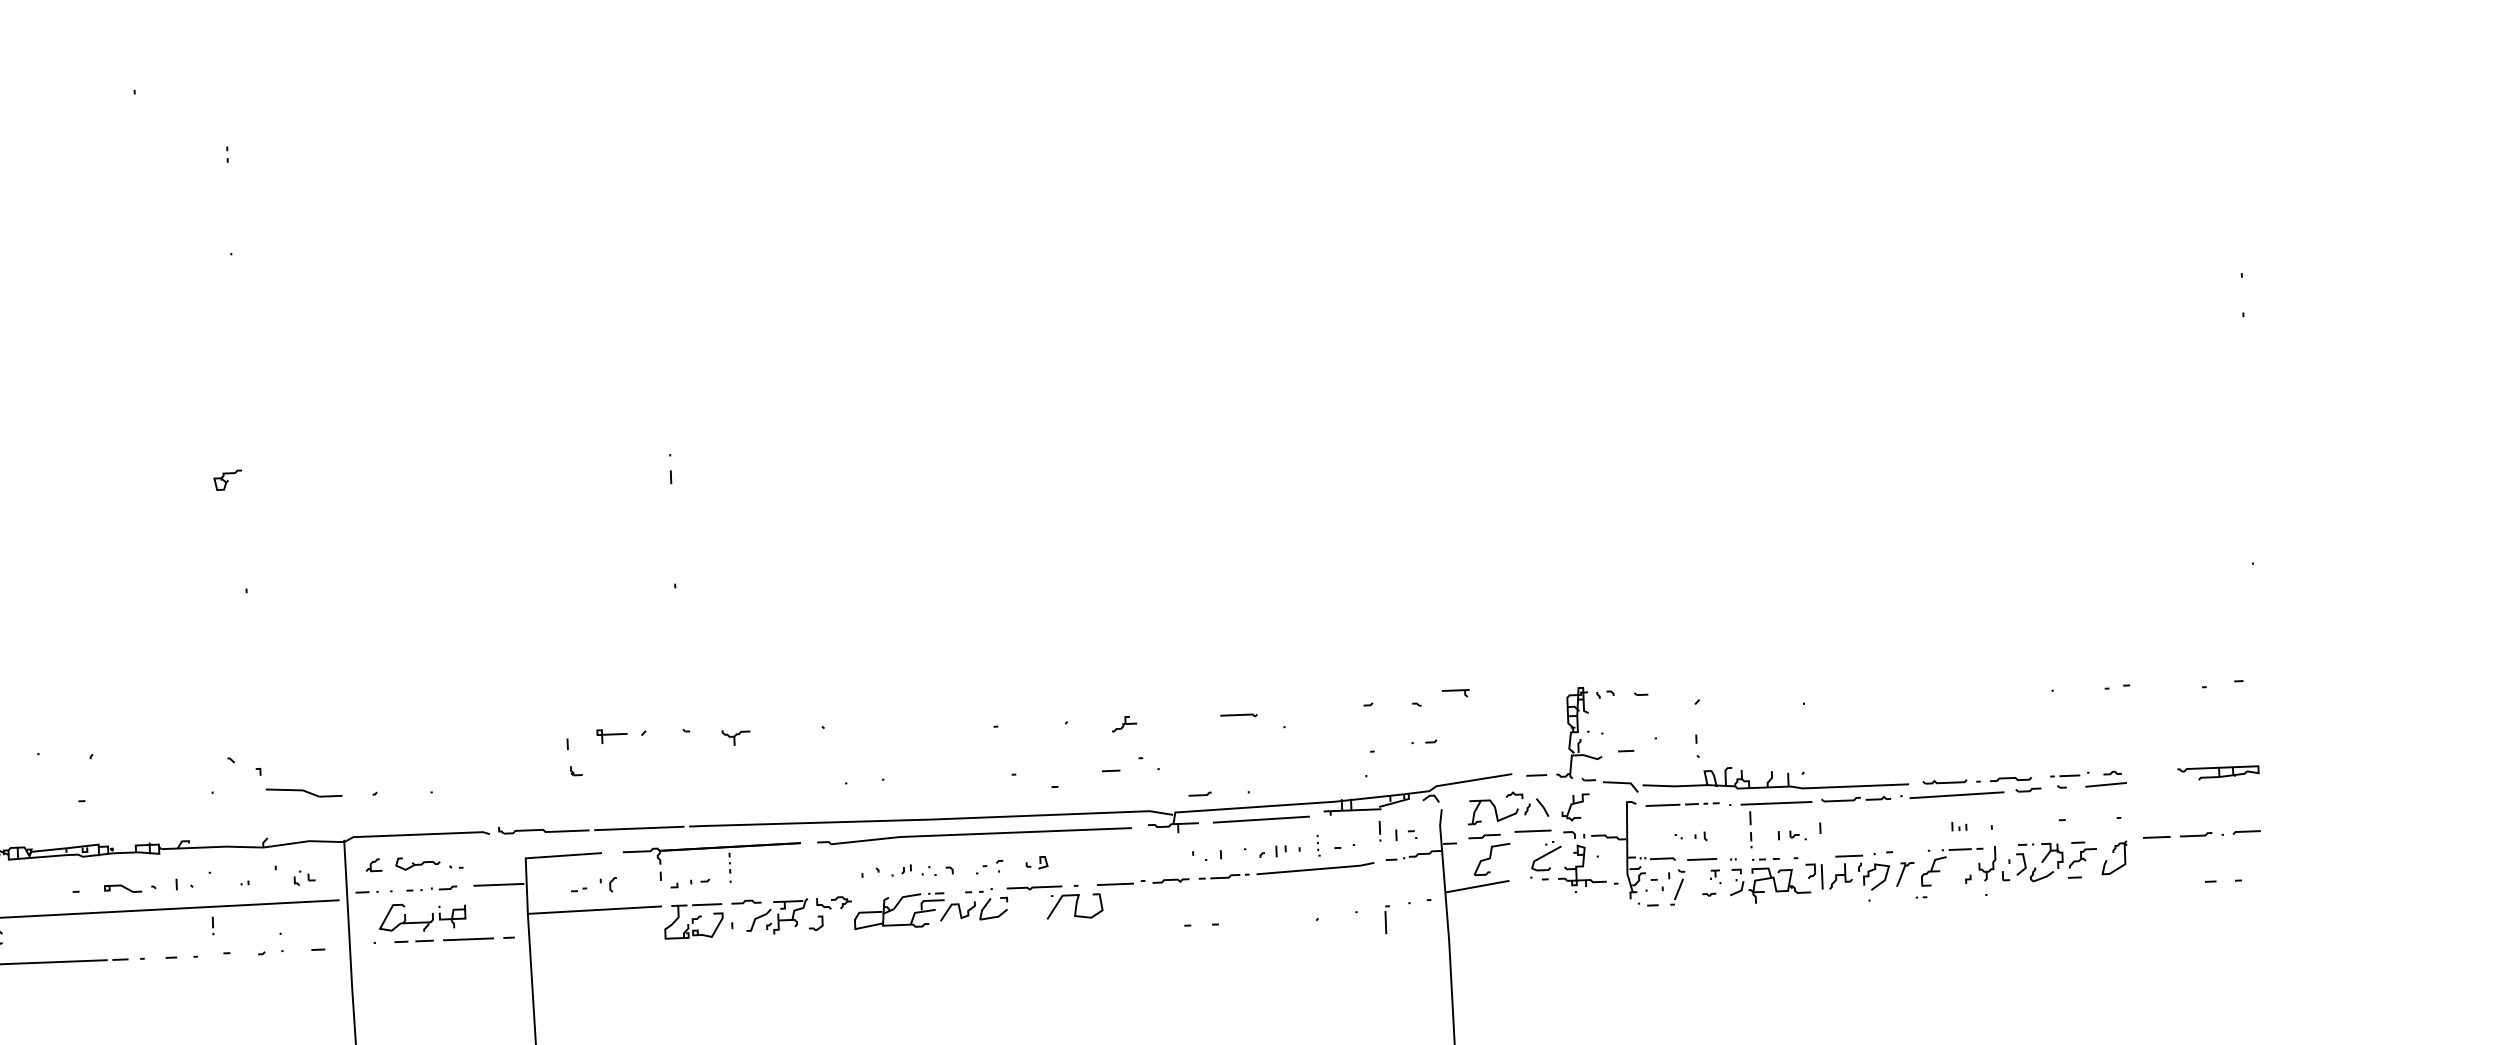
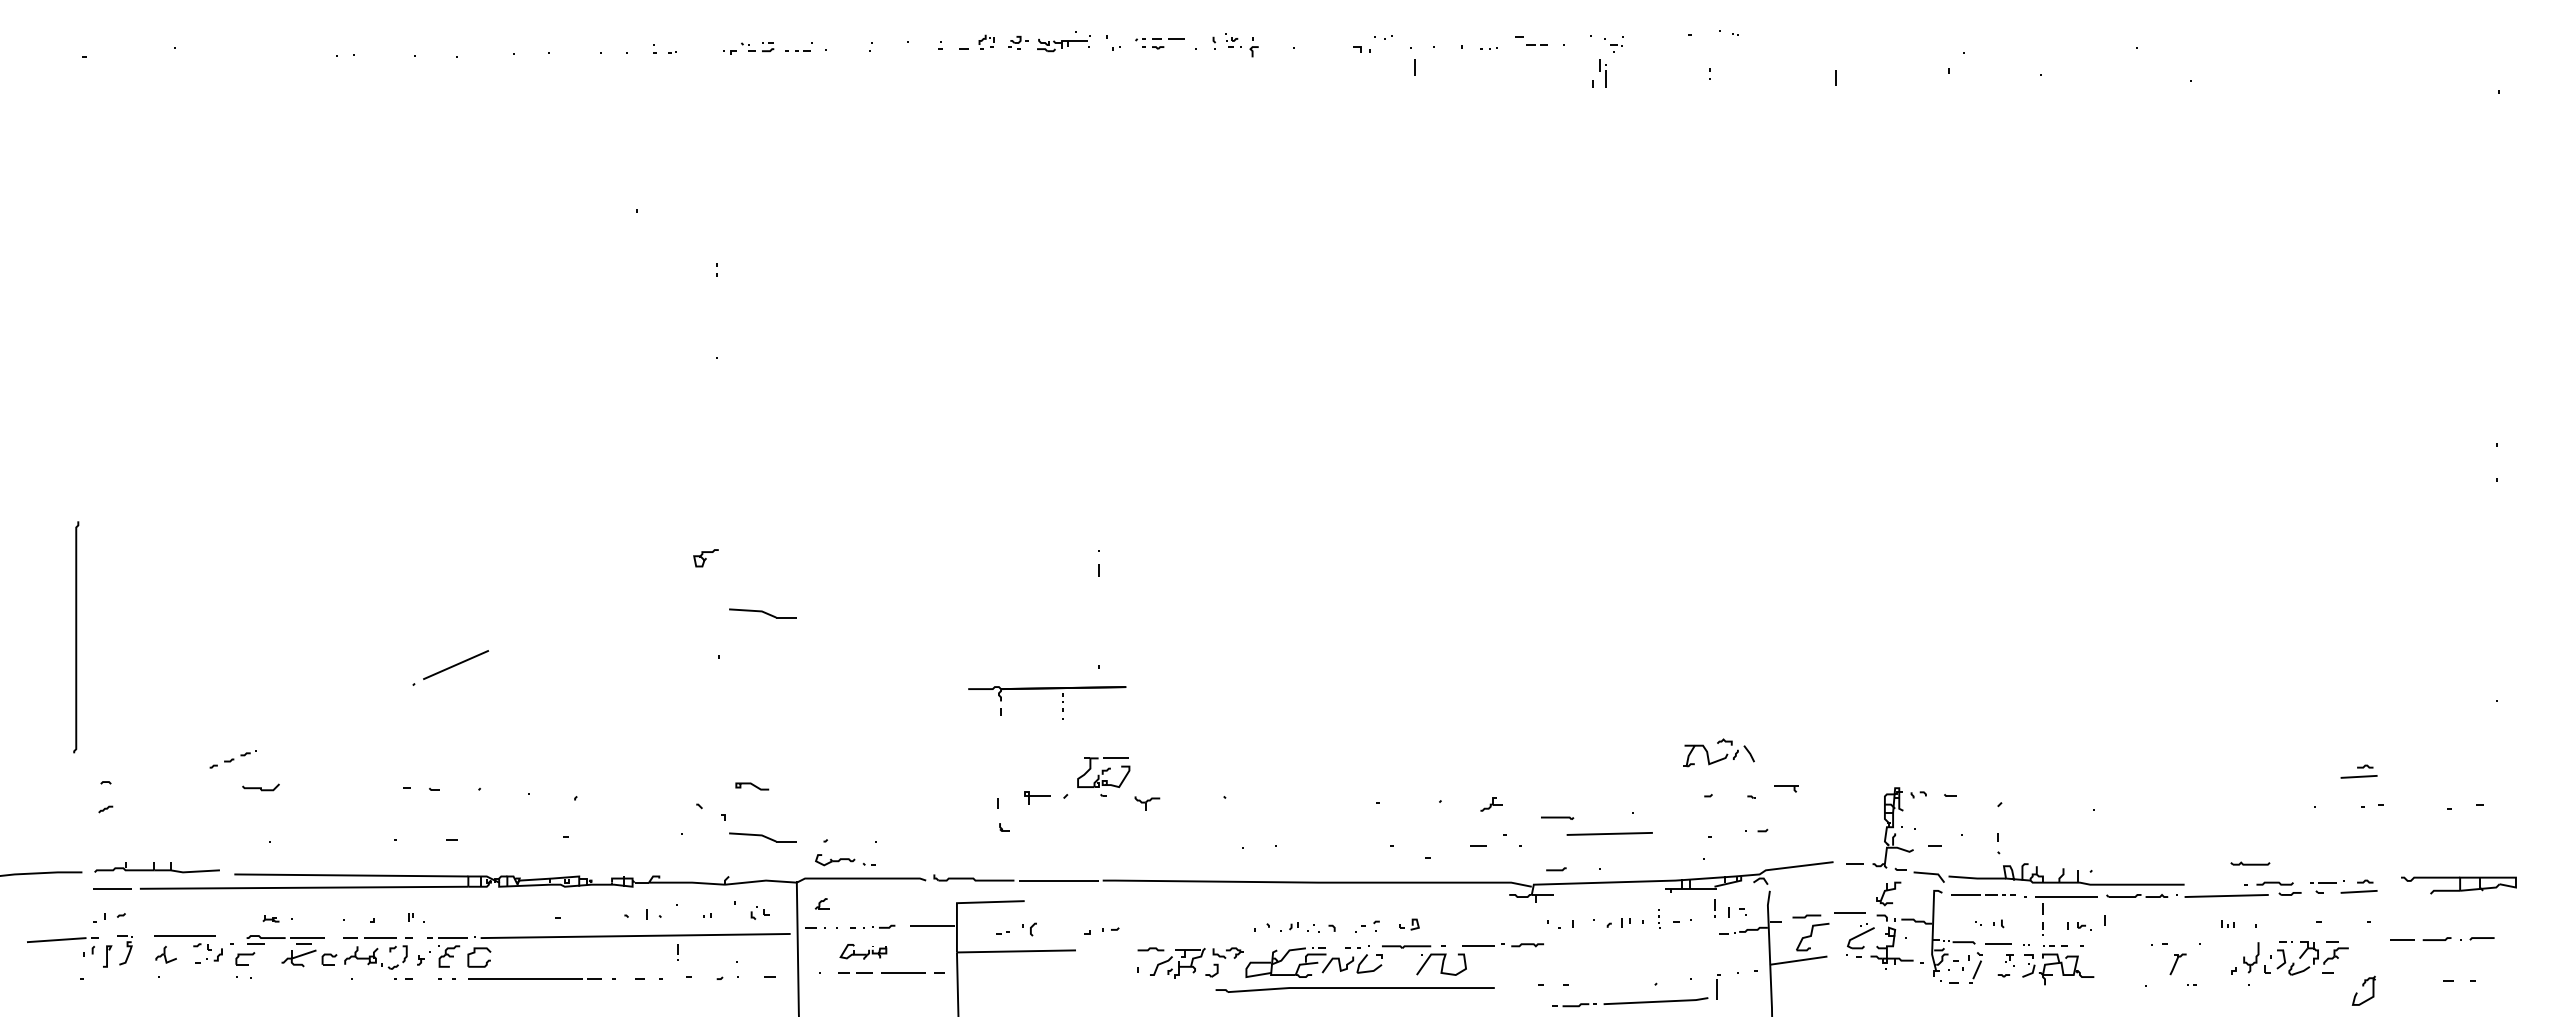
part: (293, 540) -> (762, 613), added
part: (2100, 649) -> (2358, 771), added
line: (1238, 715) -> (1557, 817), moved
part: (2217, 773) -> (2458, 885), size x1.6
line: (1944, 781) -> (2250, 863), moved
part: (1511, 814) -> (1721, 758), moved
line: (1261, 819) -> (1609, 833), moved
part: (973, 835) -> (1354, 989), moved
part: (712, 849) -> (1047, 689), moved
part: (2113, 857) -> (2363, 990), moved
part: (1946, 858) -> (2215, 951), removed
part: (429, 863) -> (845, 860), moved
part: (1286, 871) -> (1630, 1002), moved
part: (1848, 873) -> (2127, 961), removed
curve: (123, 887) -> (752, 785), moved
part: (422, 916) -> (863, 951), size x0.6
part: (693, 921) -> (1103, 772), moved

